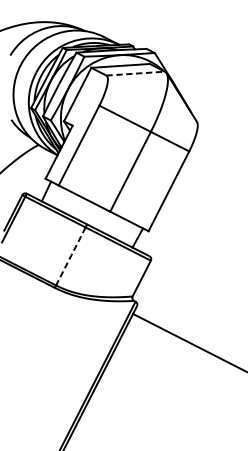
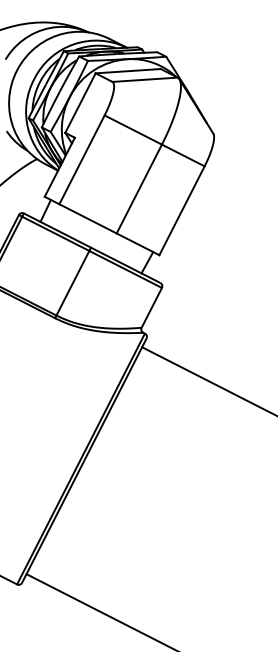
line: (136, 73) -> (145, 79), dashed -> solid
line: (70, 256) -> (72, 283), dashed -> solid

